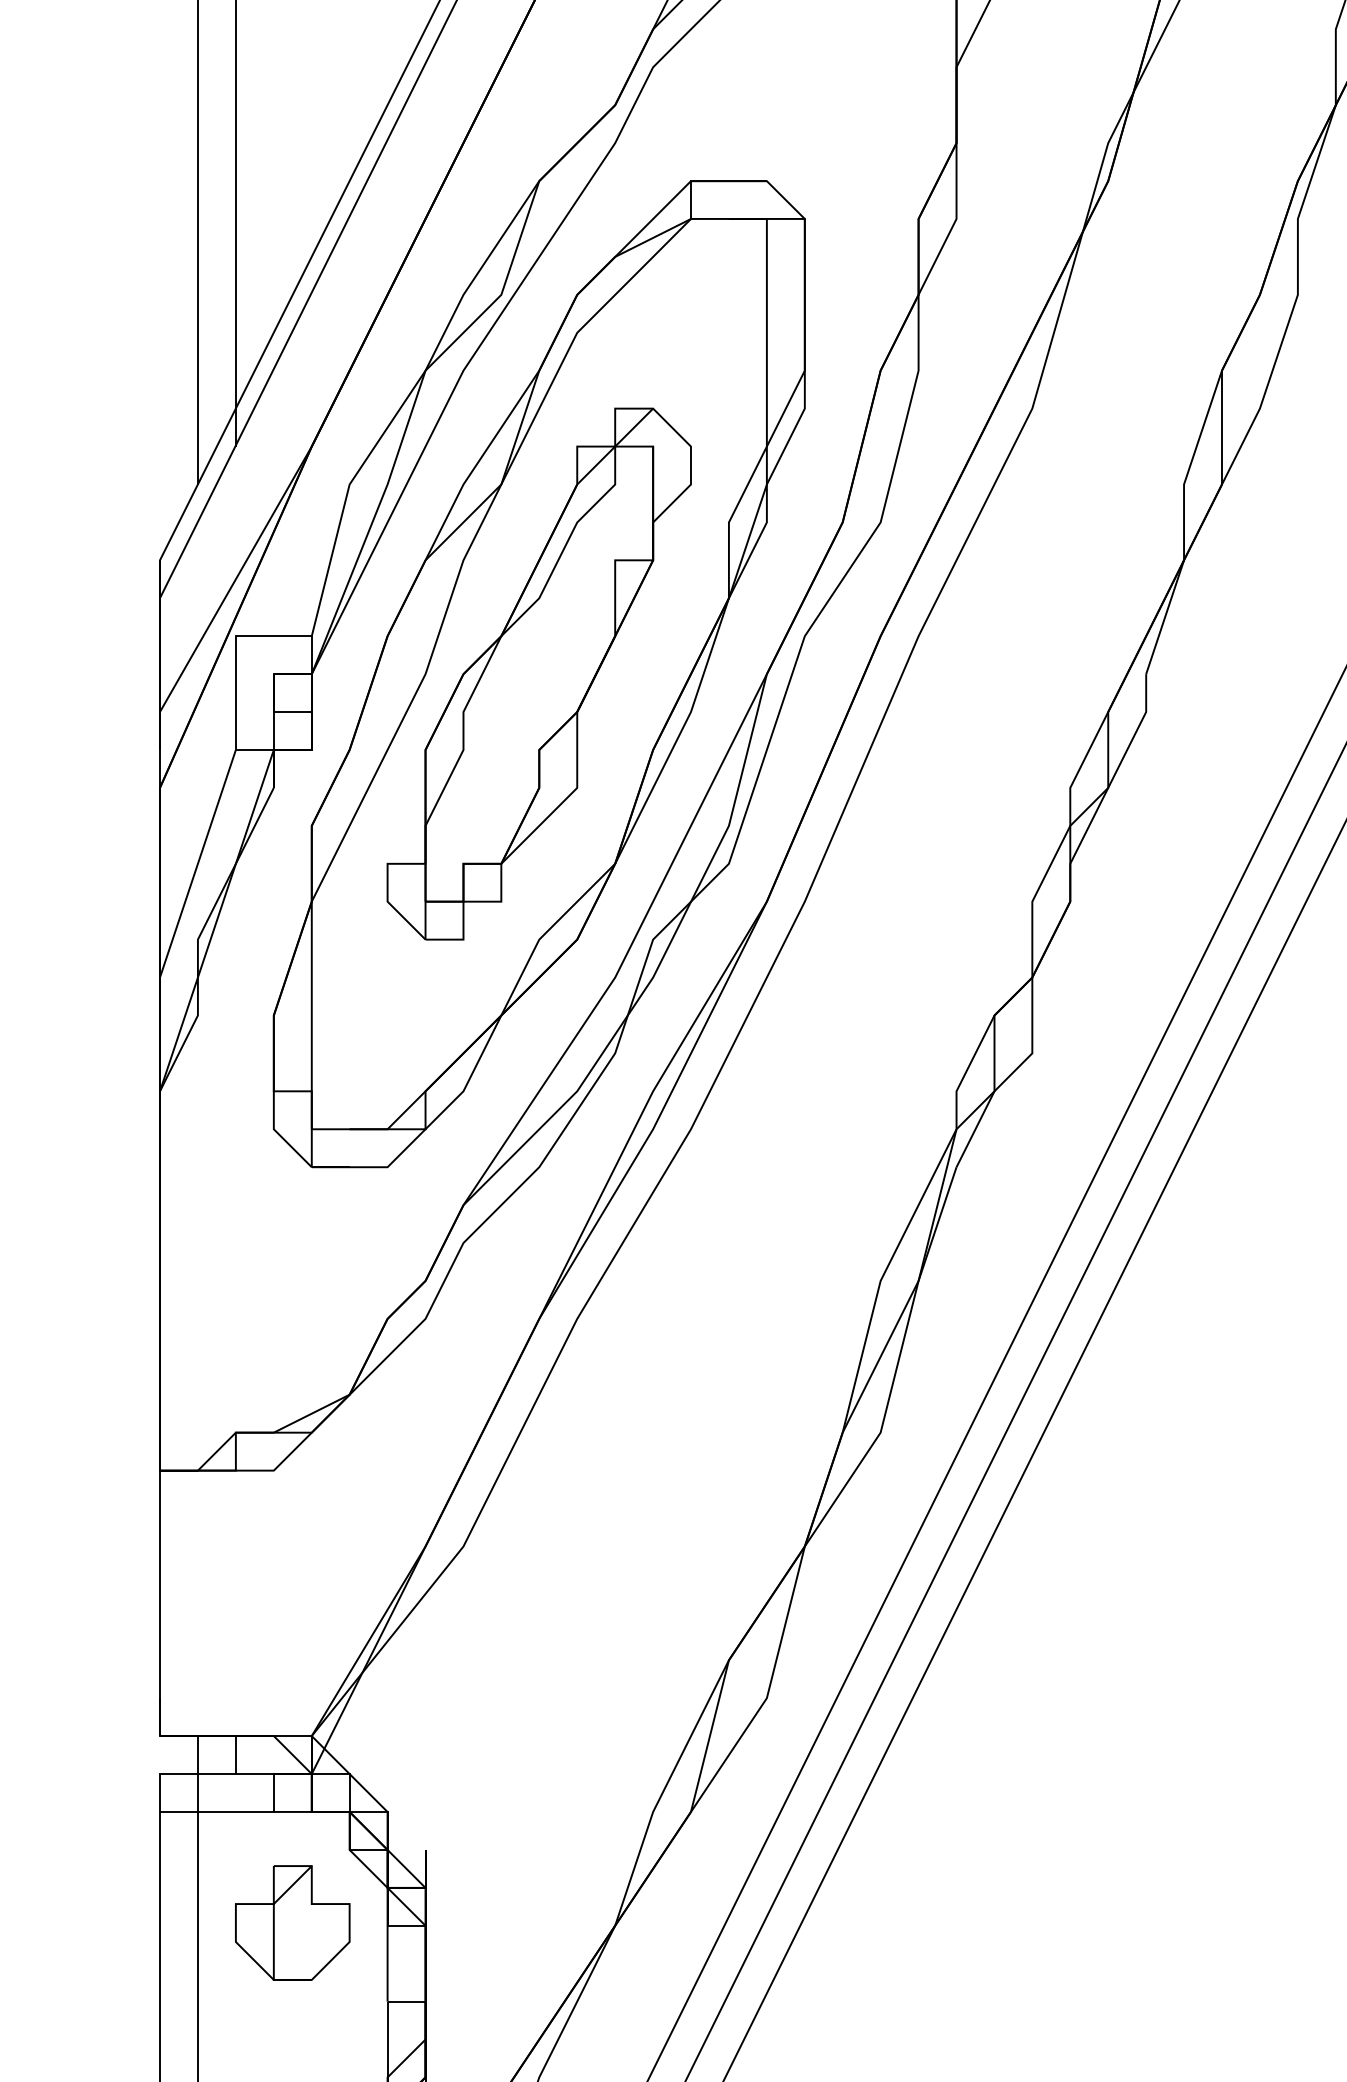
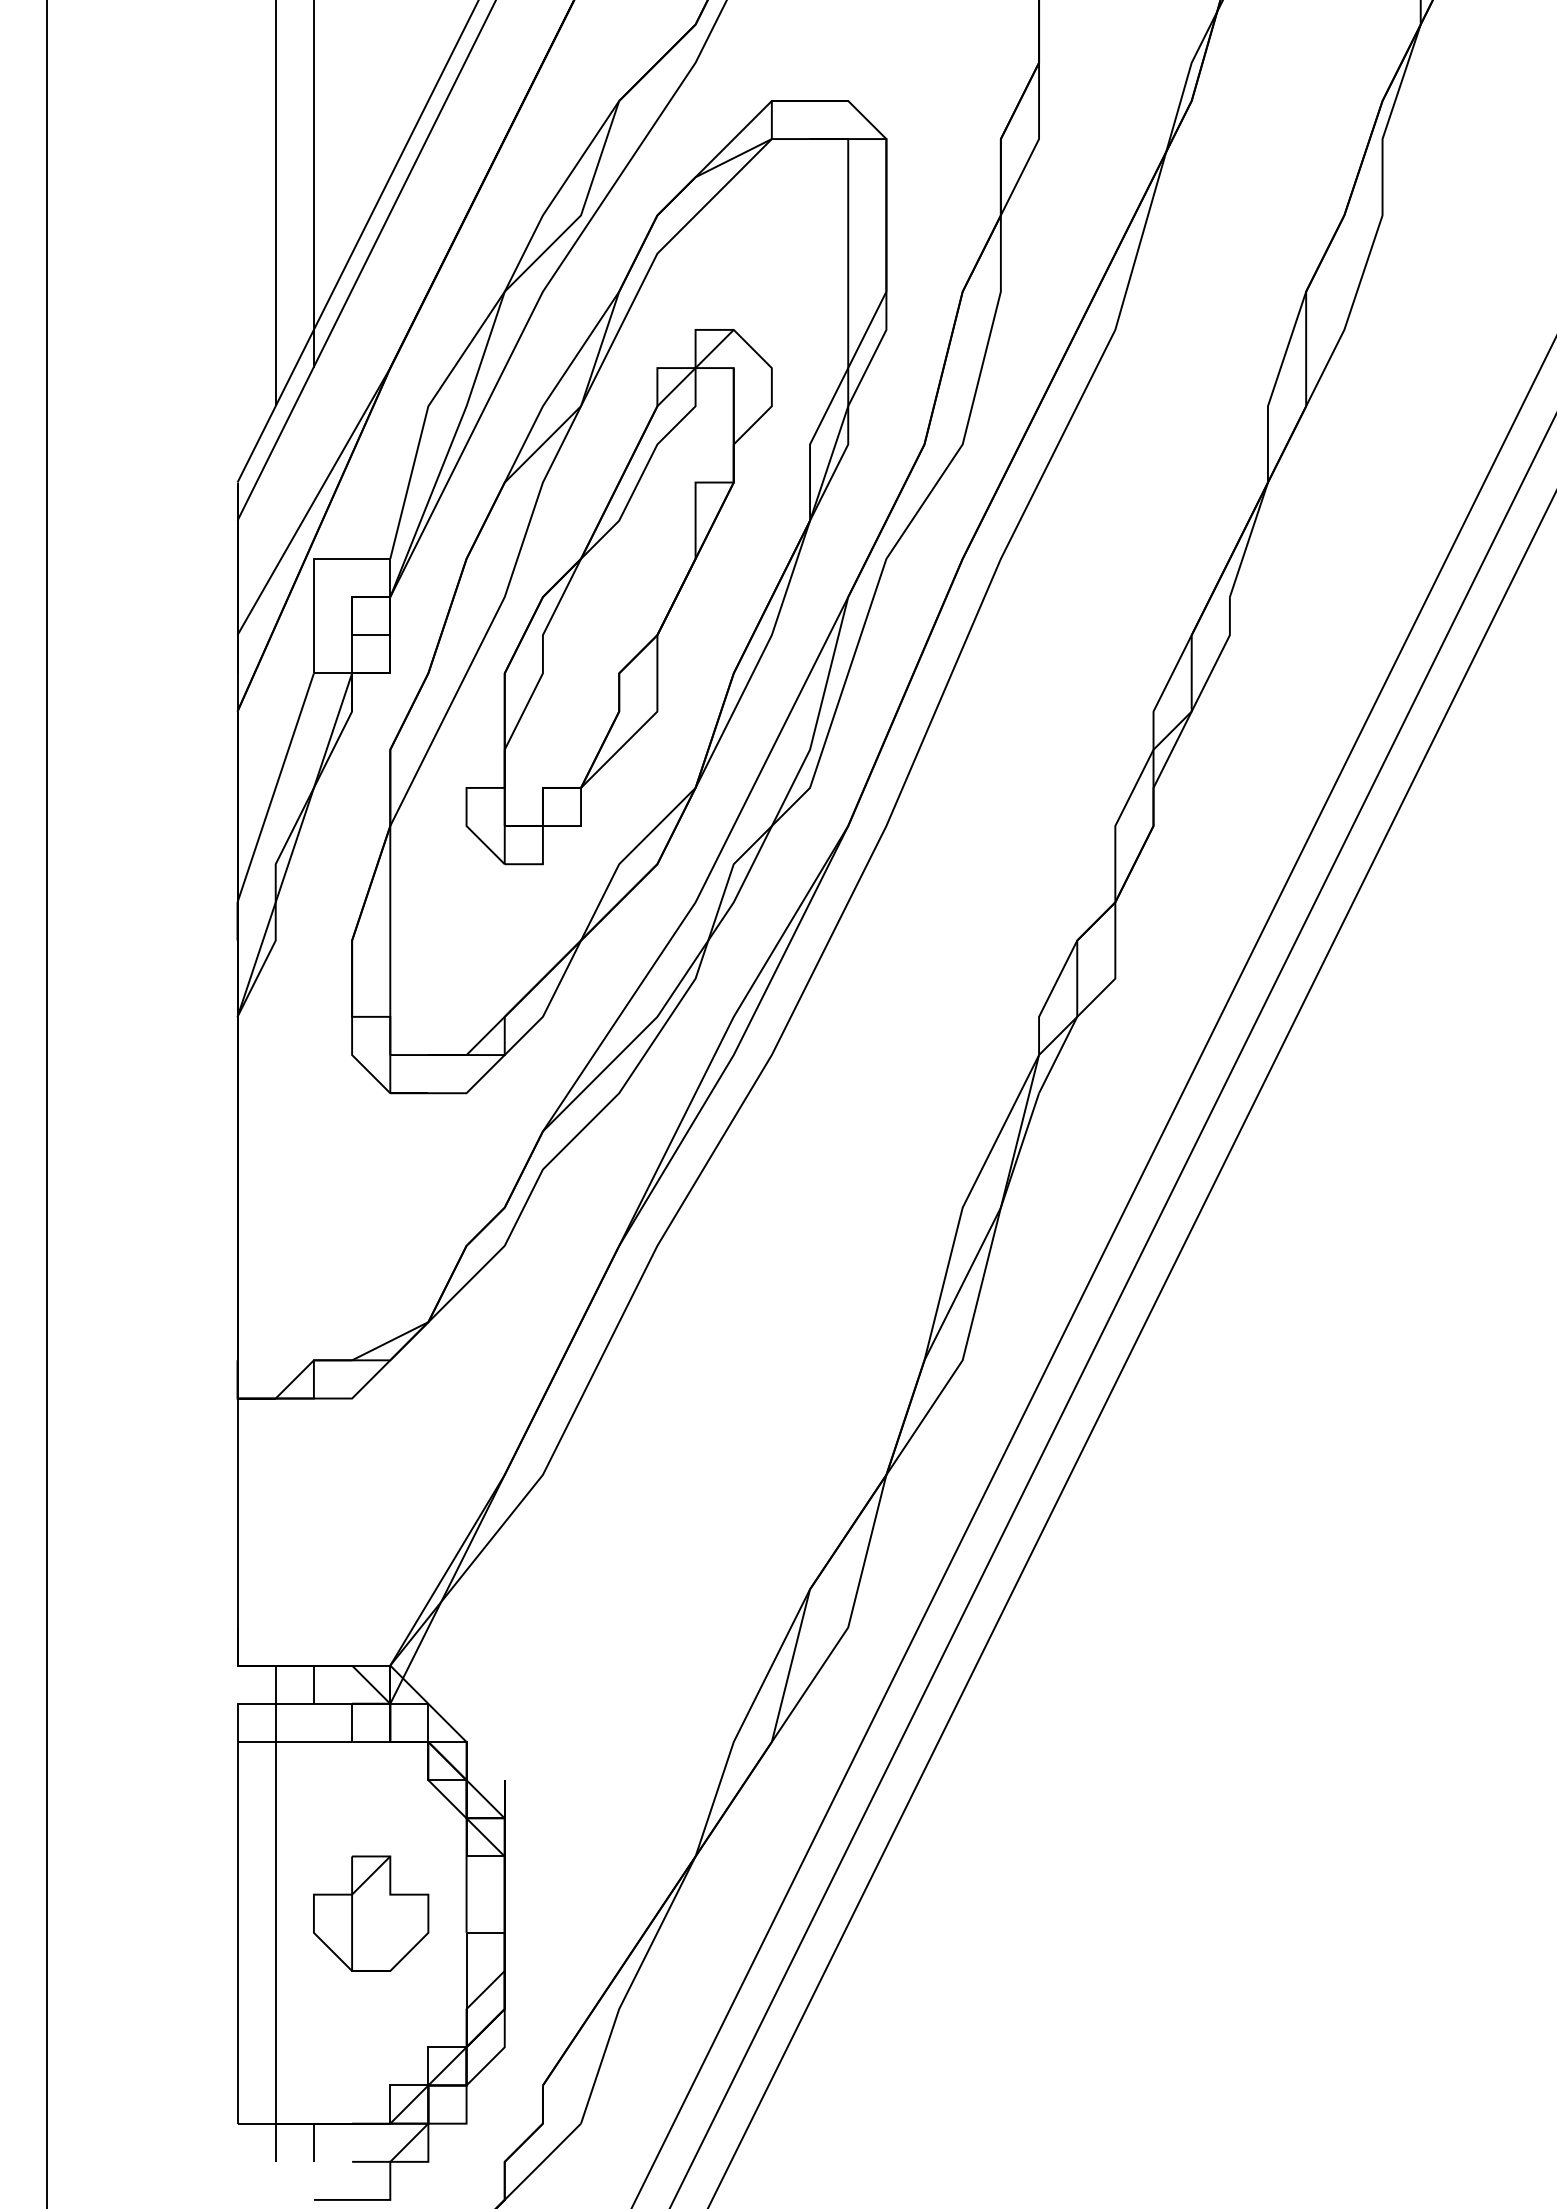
part: (293, 1922) -> (371, 1913), moved

